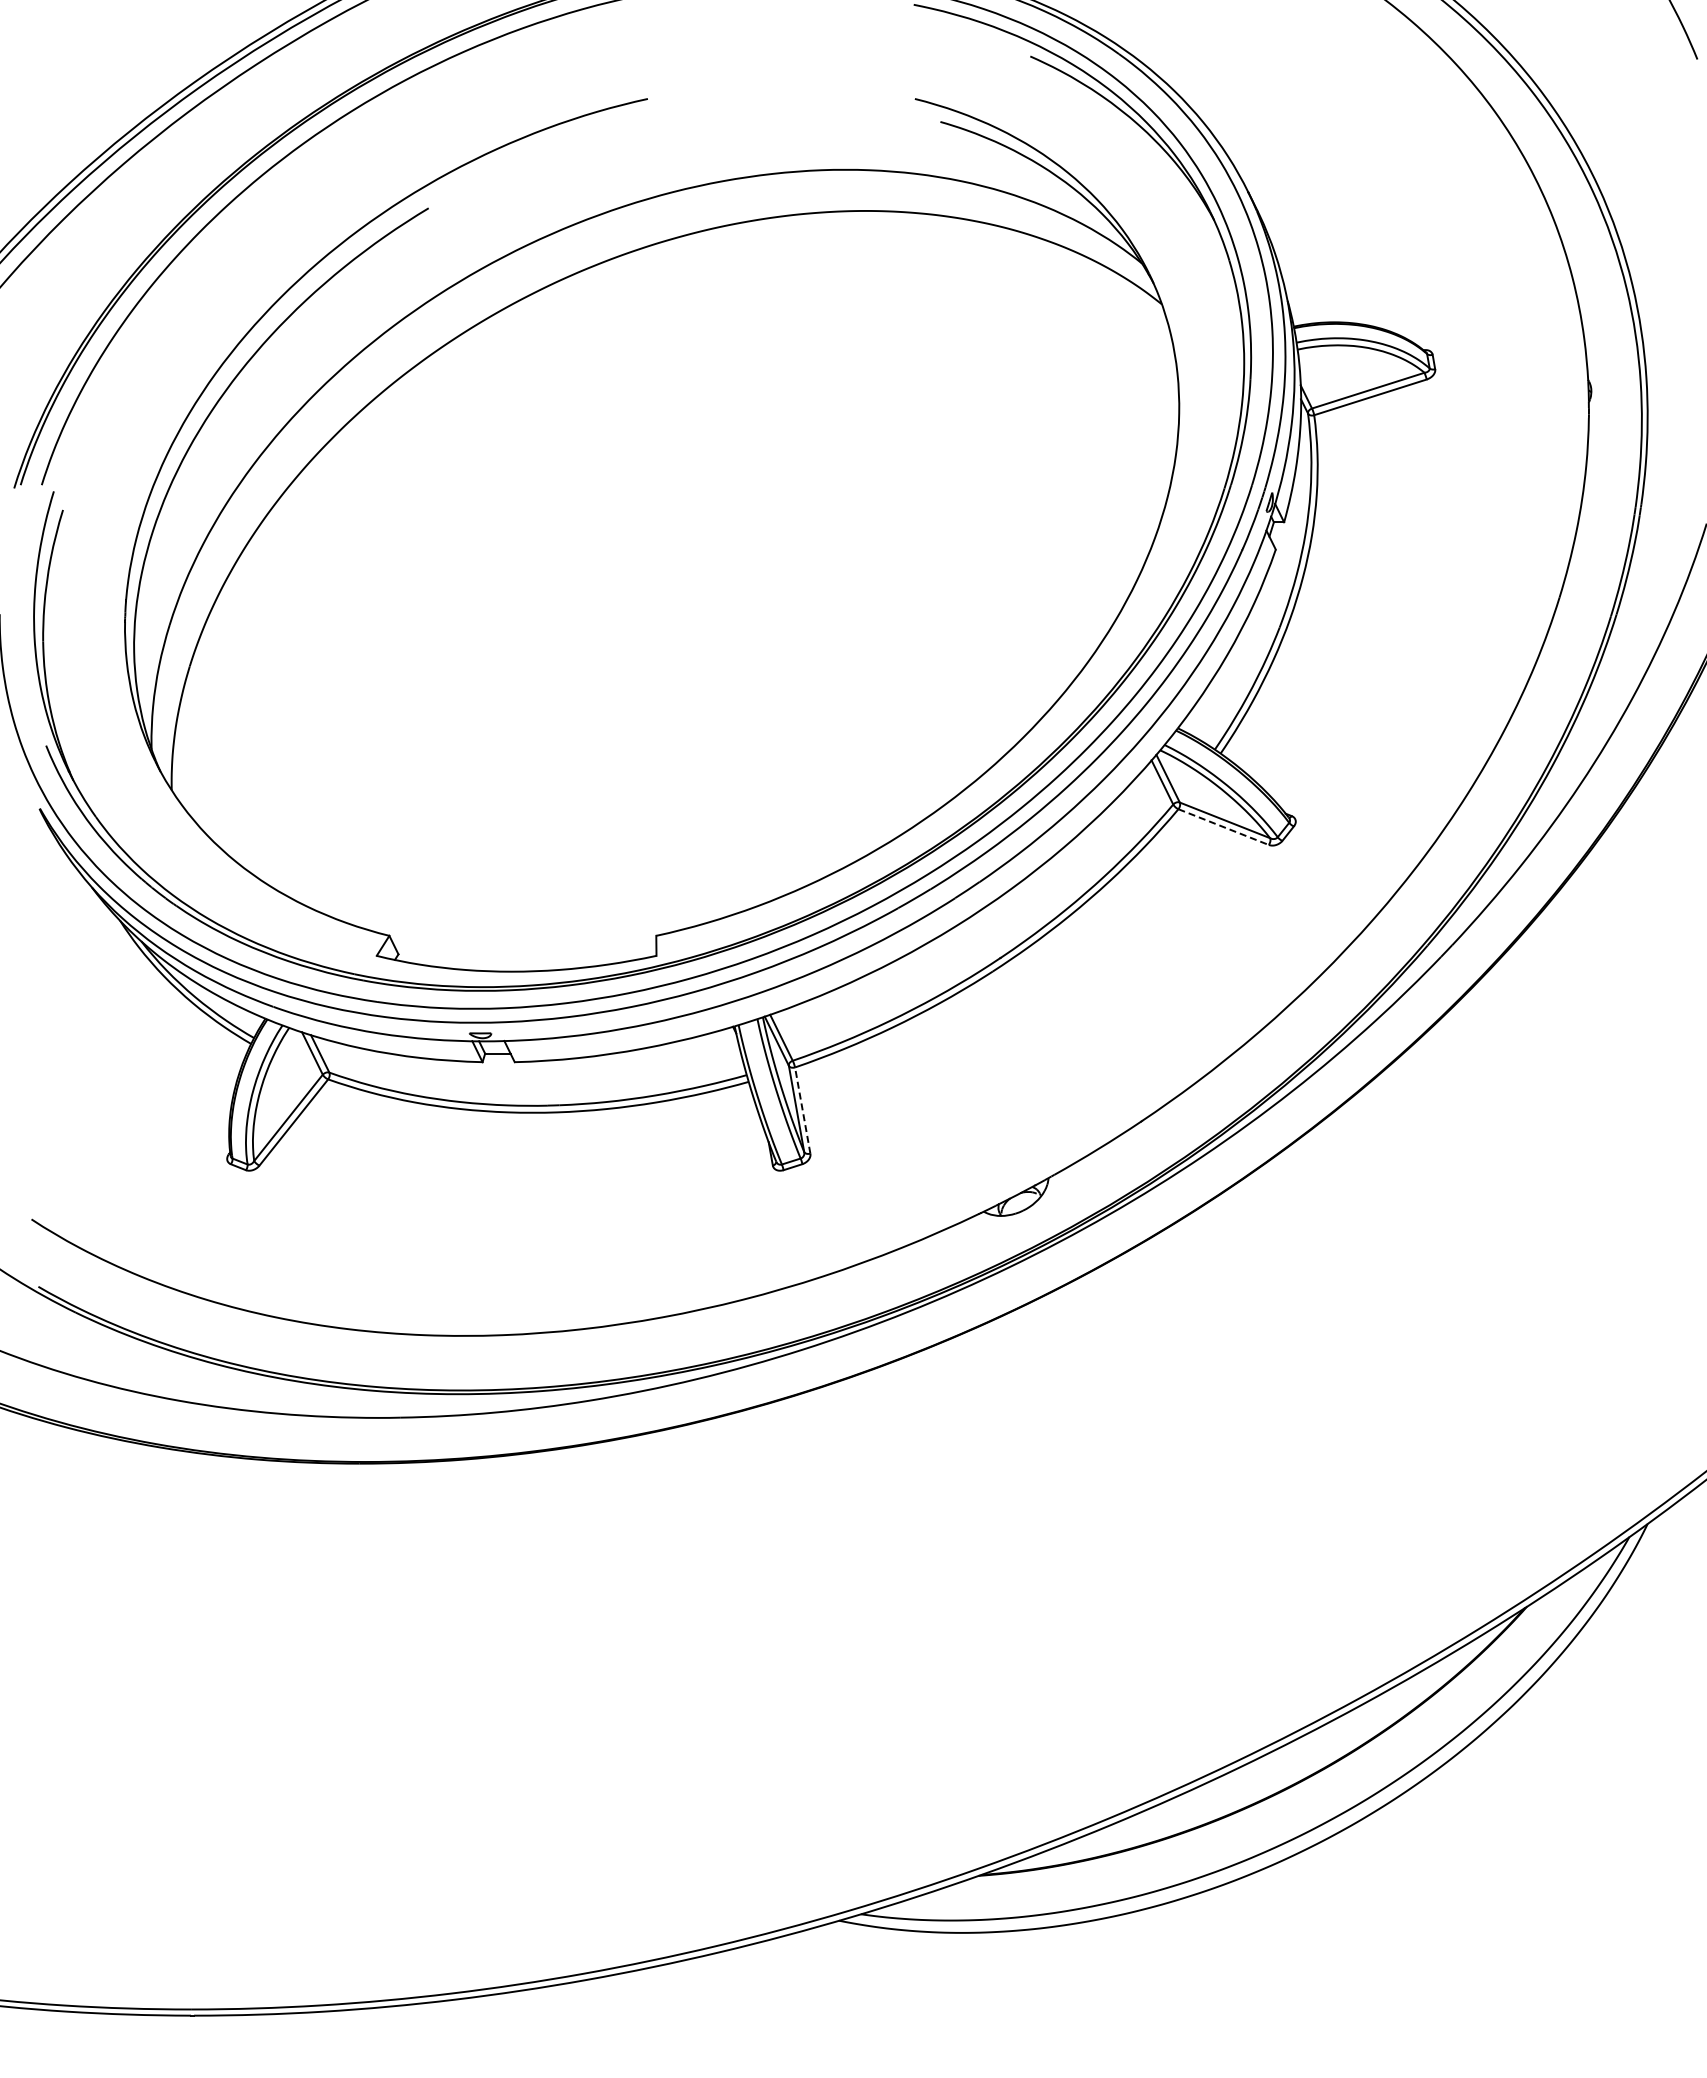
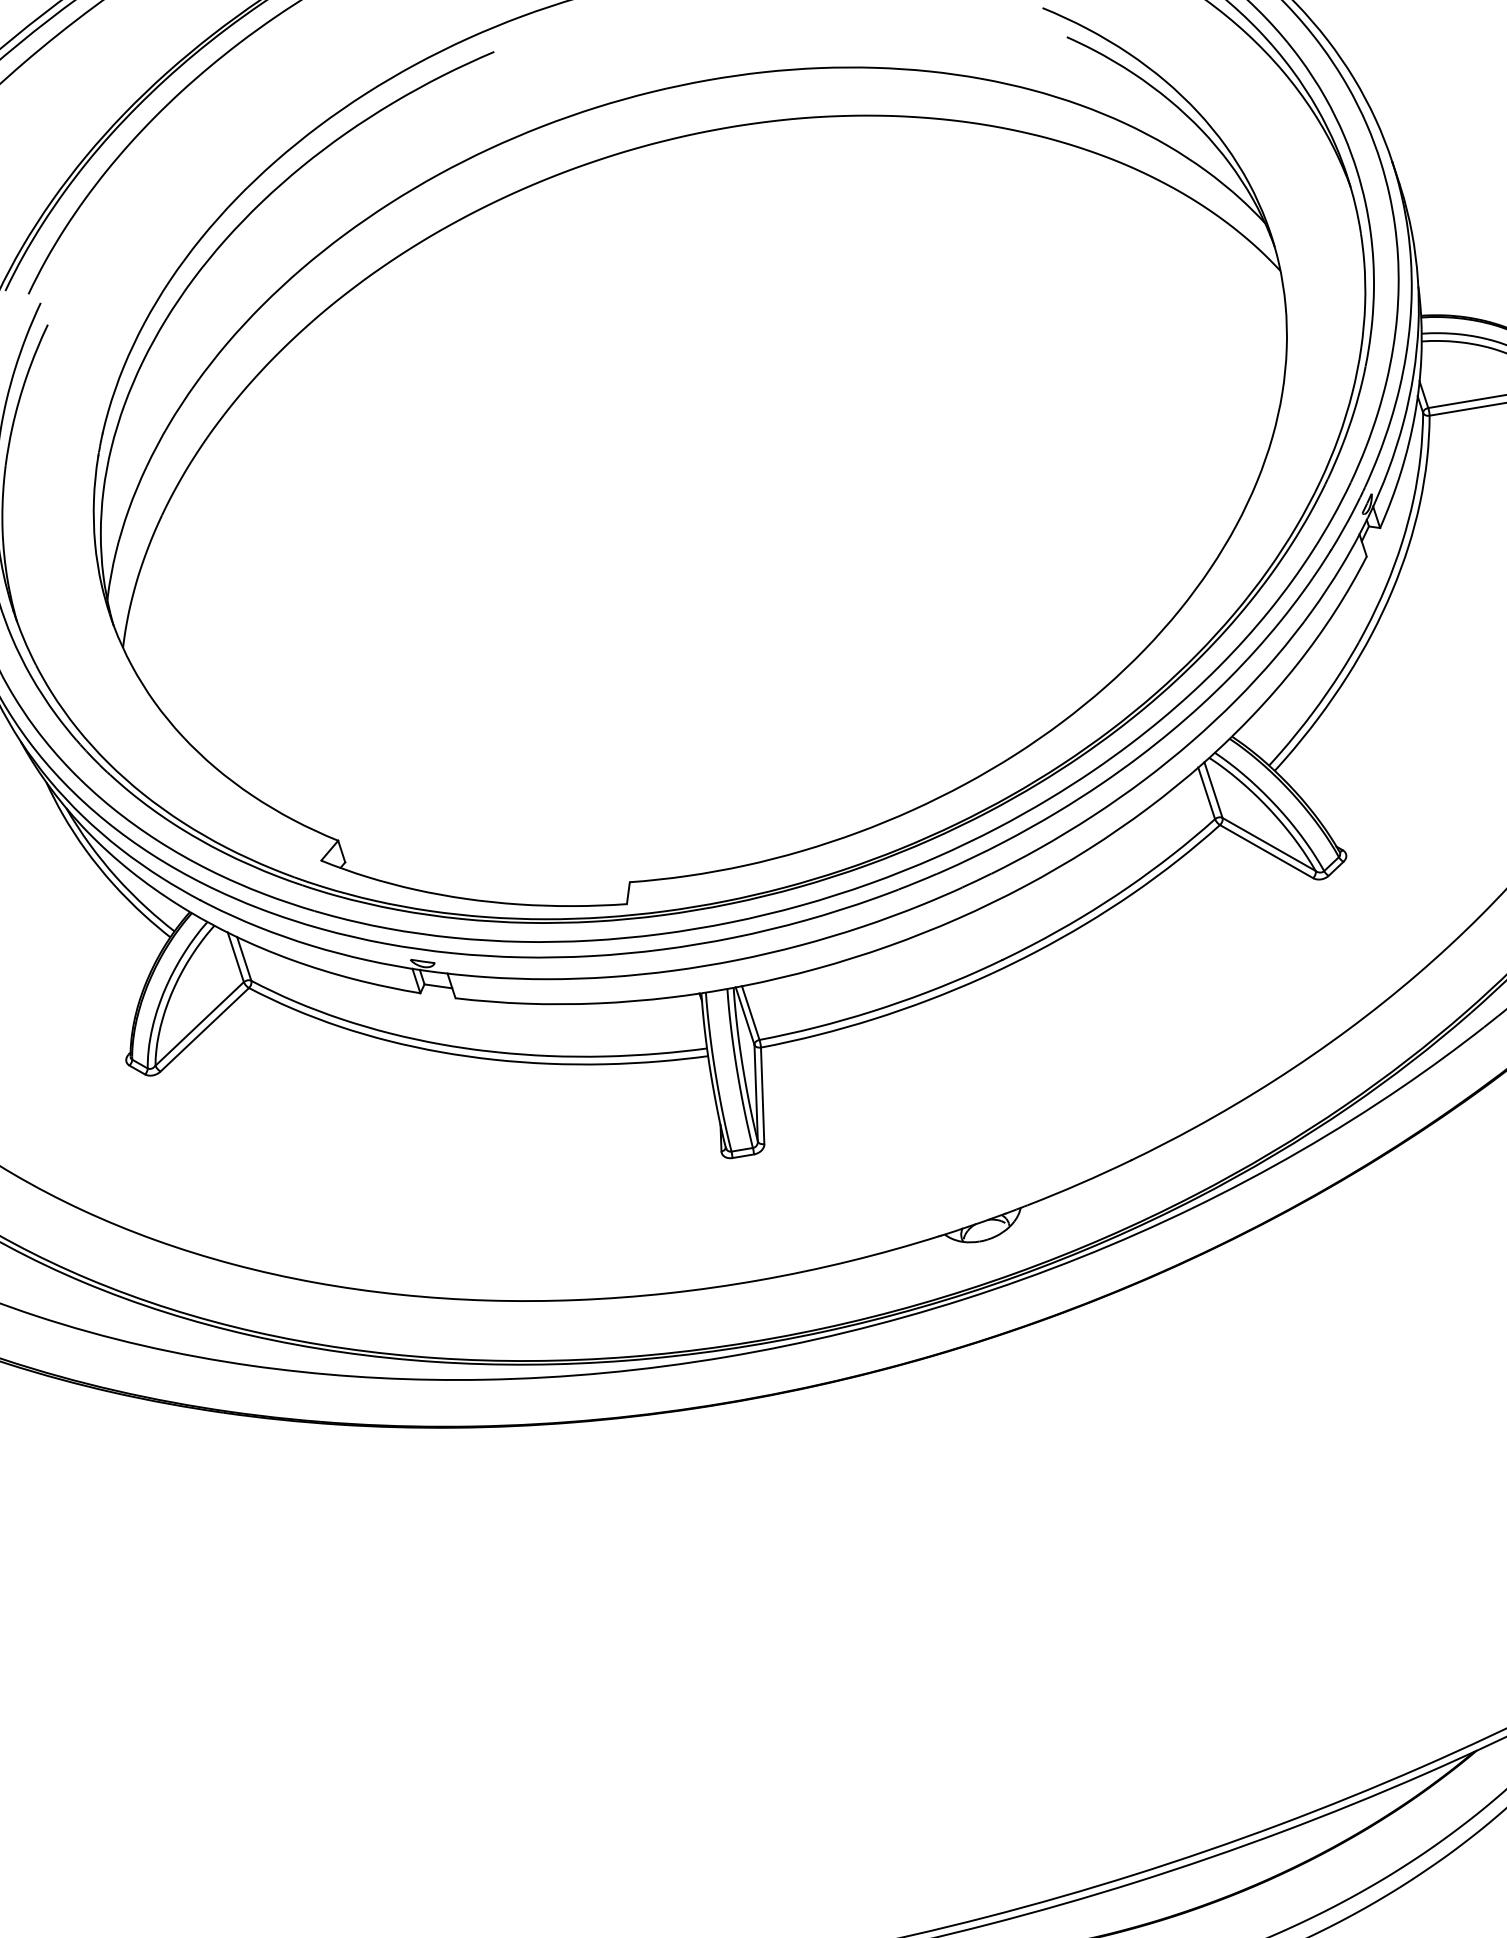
line: (1223, 827) -> (1266, 852), dashed -> solid
line: (802, 1110) -> (762, 1095), dashed -> solid

